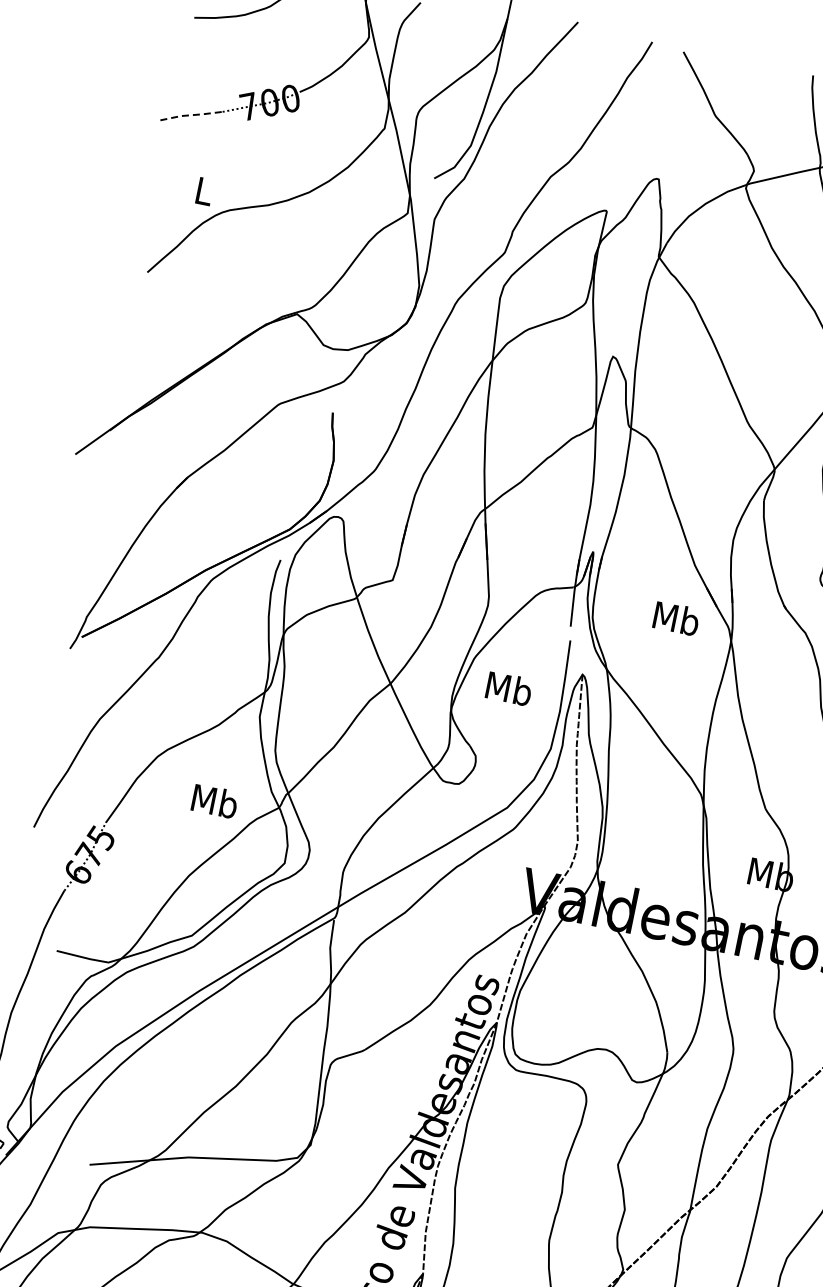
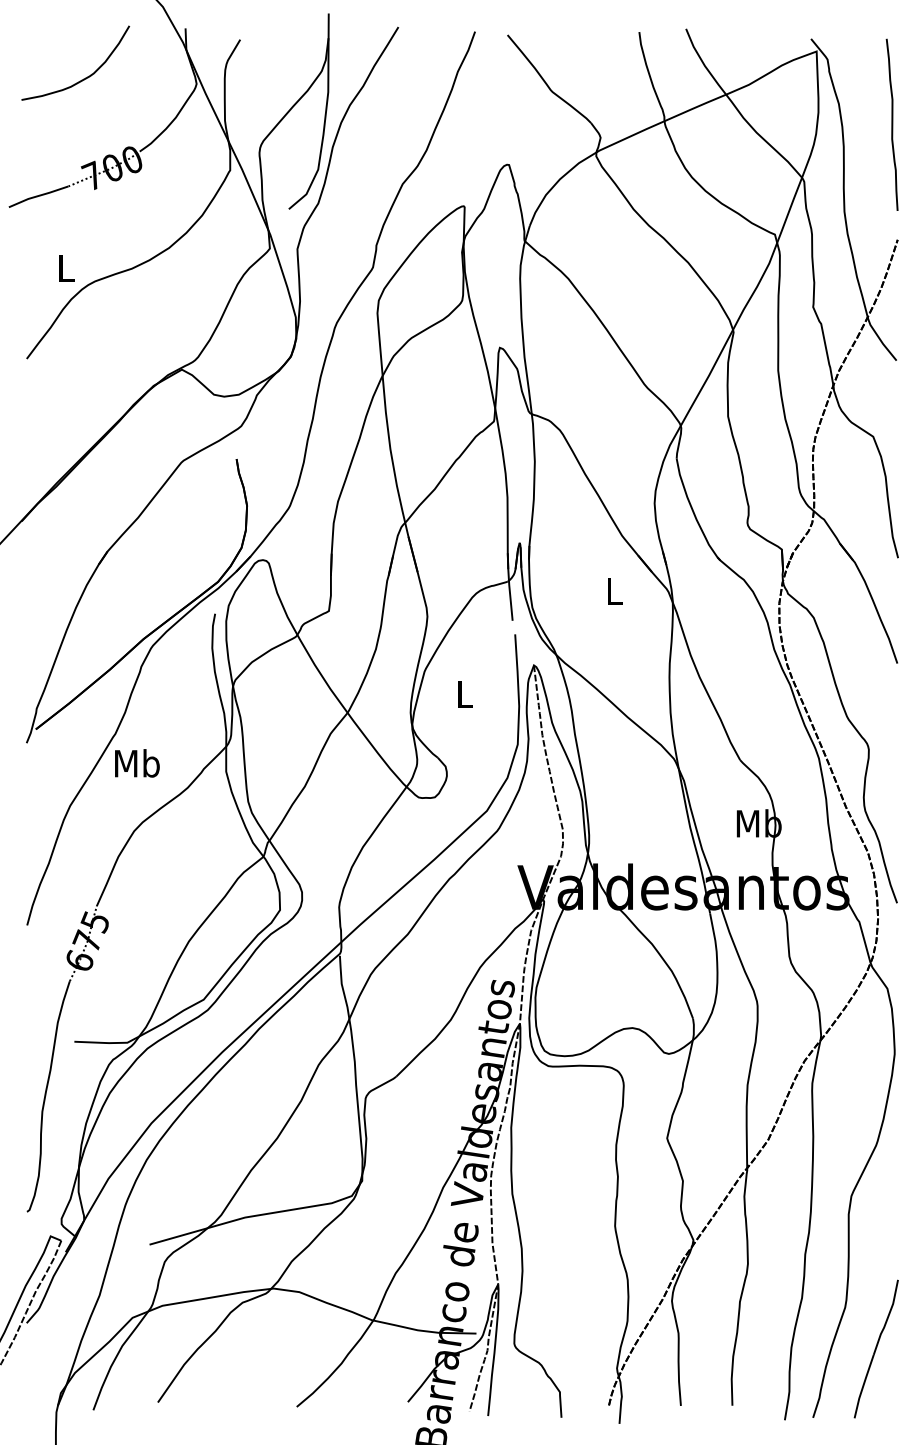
line: (191, 115) -> (38, 196), dashed -> solid
text: (676, 618) -> (614, 591), Mb -> L
text: (508, 688) -> (464, 693), Mb -> L
text: (215, 801) -> (137, 763), moved

